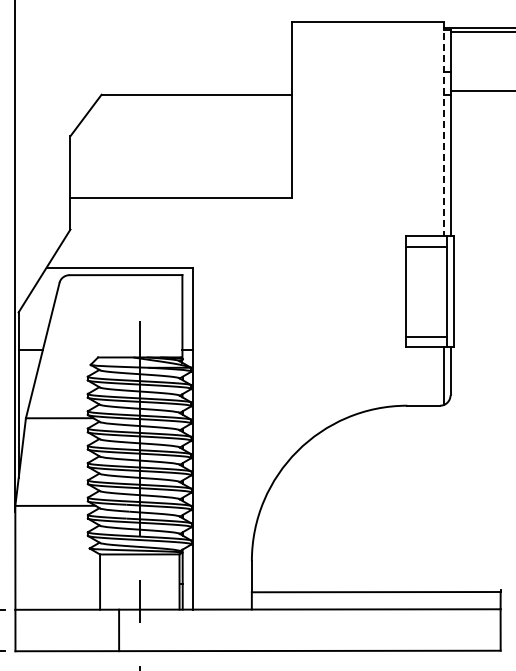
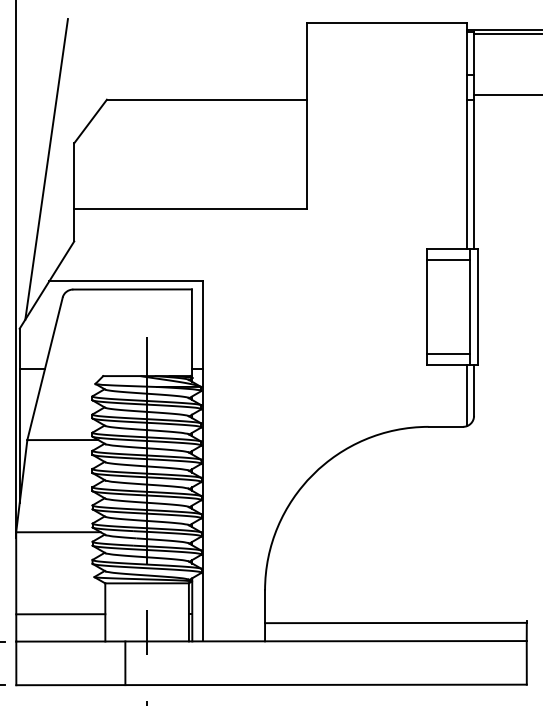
line: (443, 129) -> (466, 136), dashed -> solid
line: (44, 160) -> (46, 168), added
line: (57, 583) -> (60, 613), added

